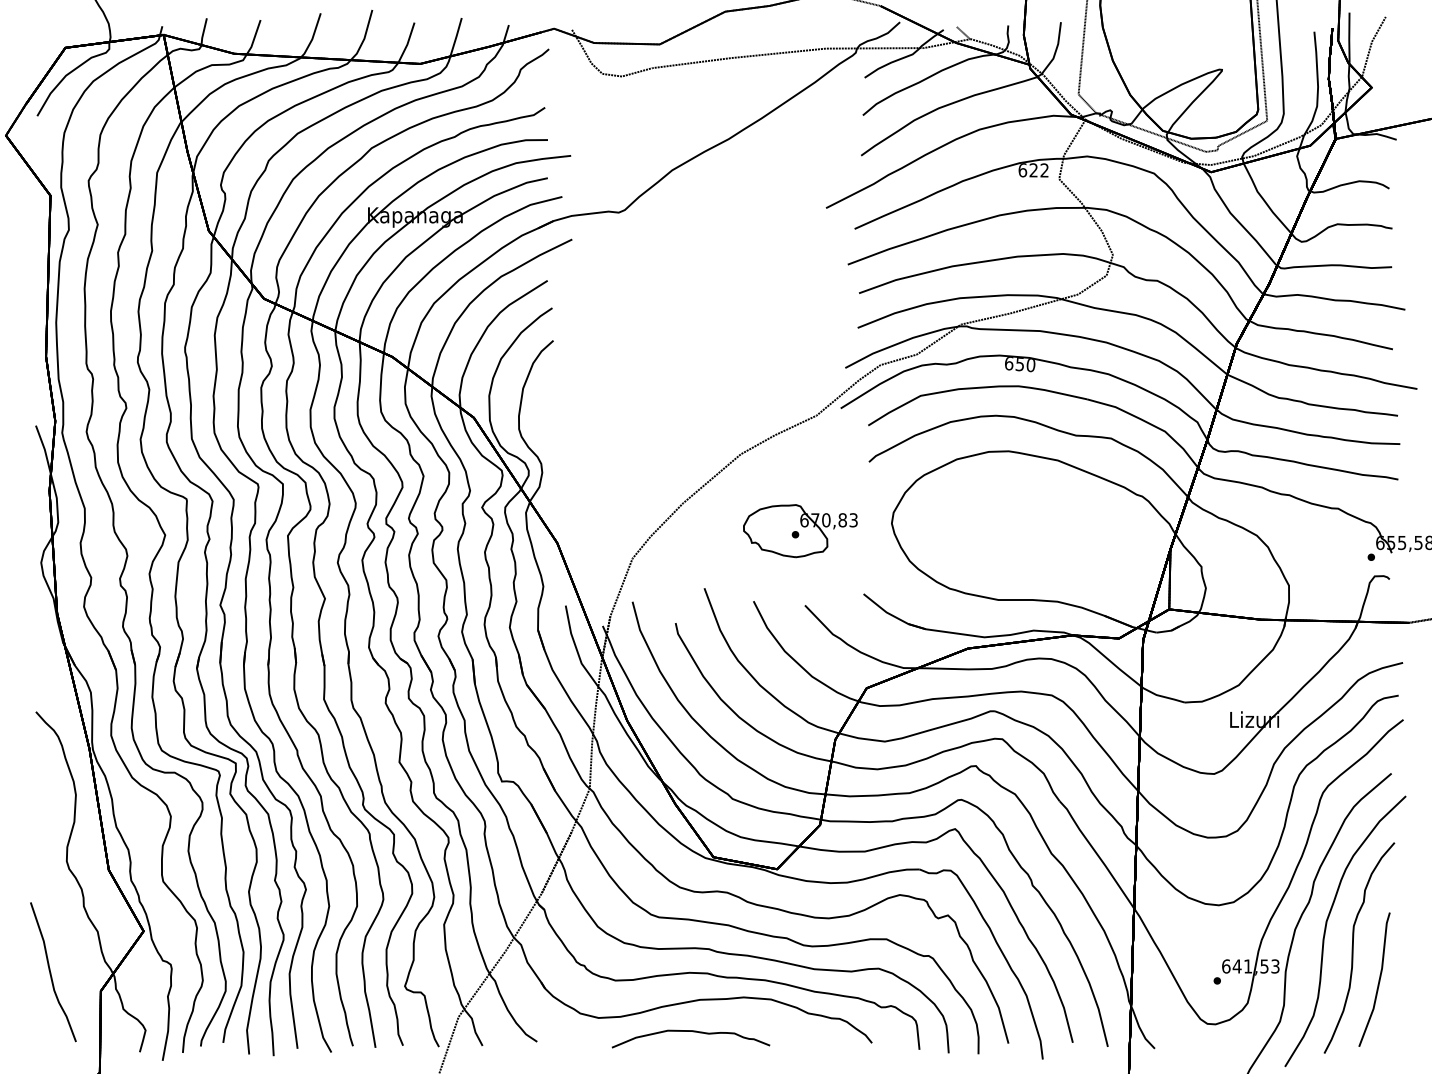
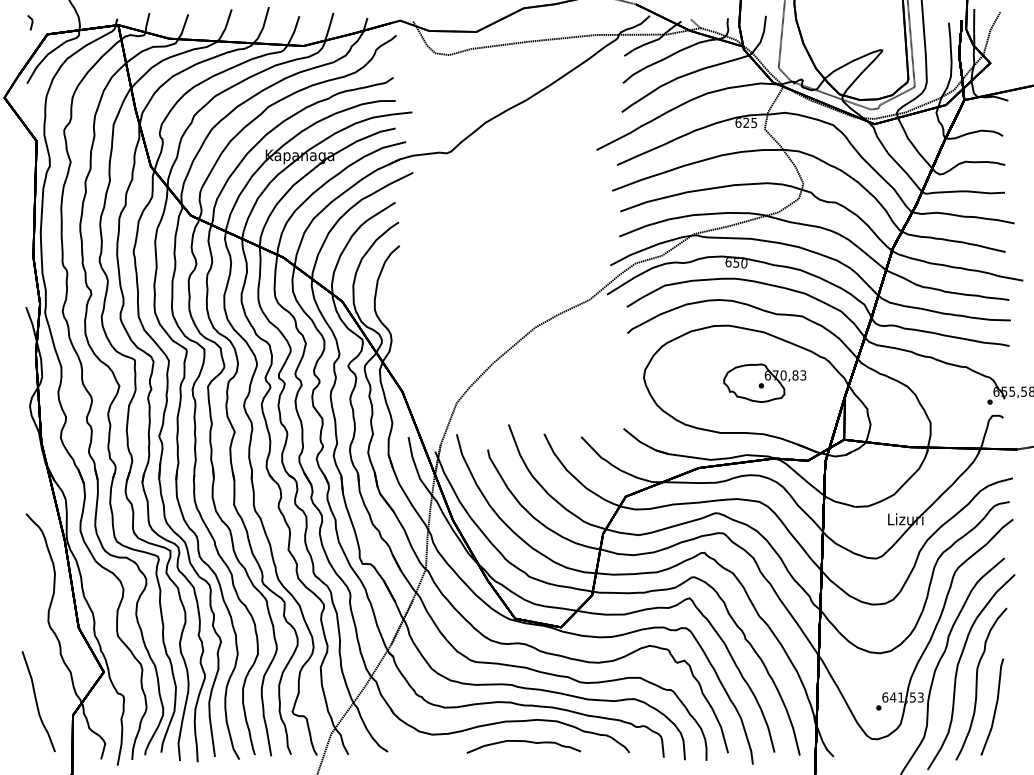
line: (43, 31) -> (31, 22), added
text: (1045, 169) -> (754, 122), 622 -> 625
part: (799, 530) -> (764, 382), moved
part: (690, 1038) -> (523, 746), moved

